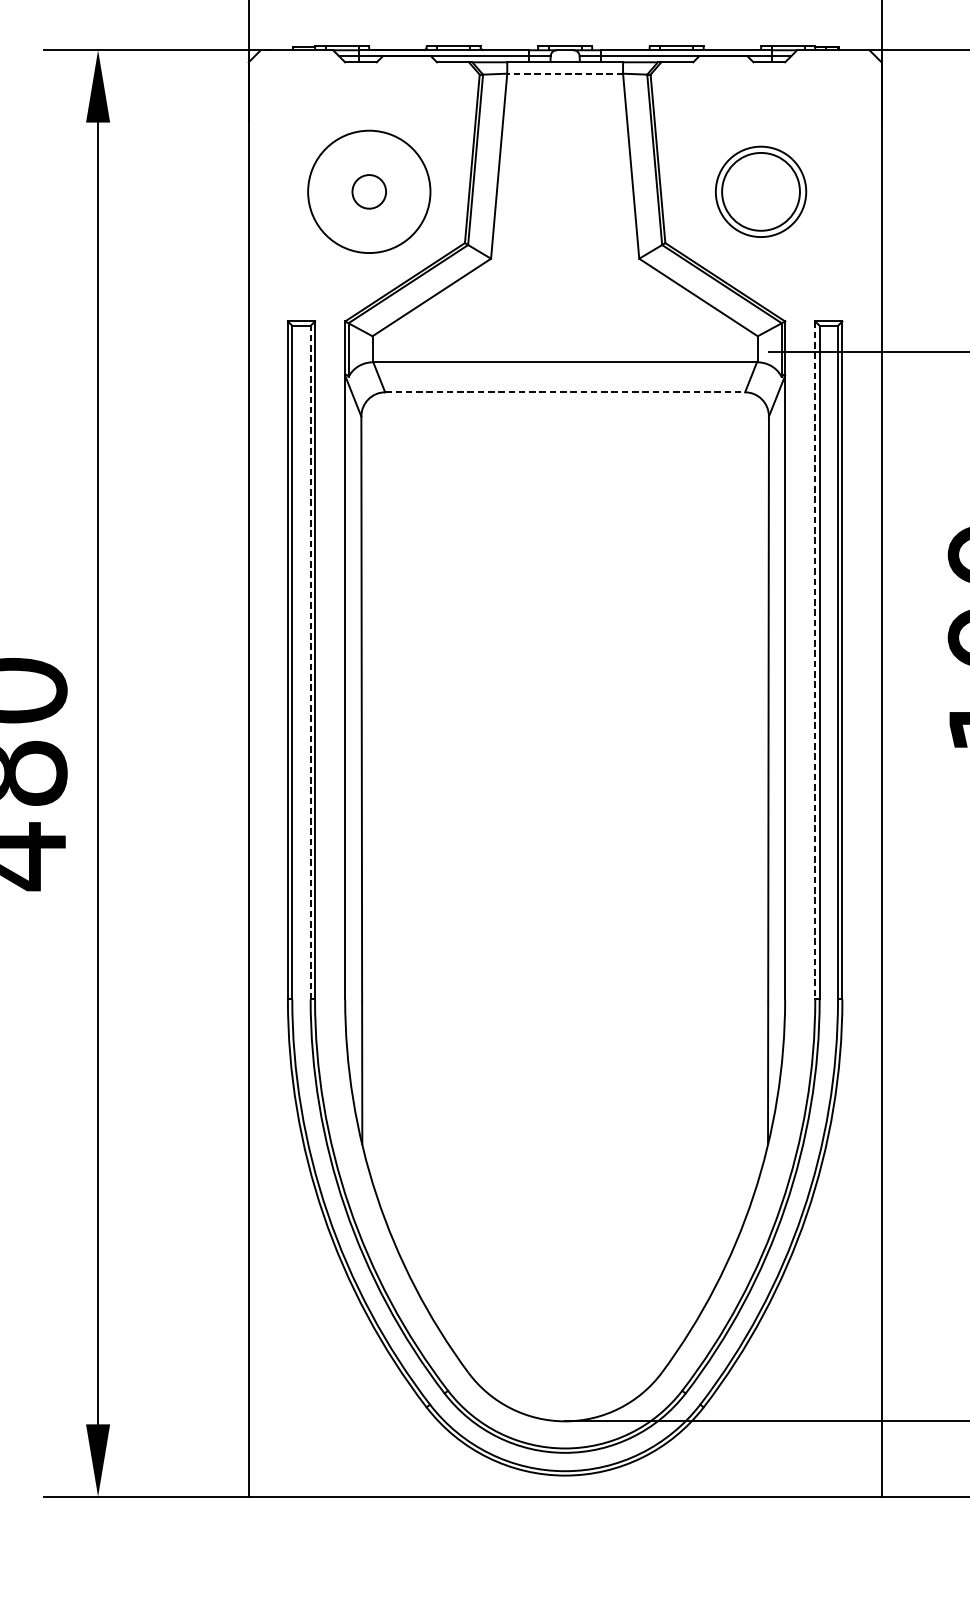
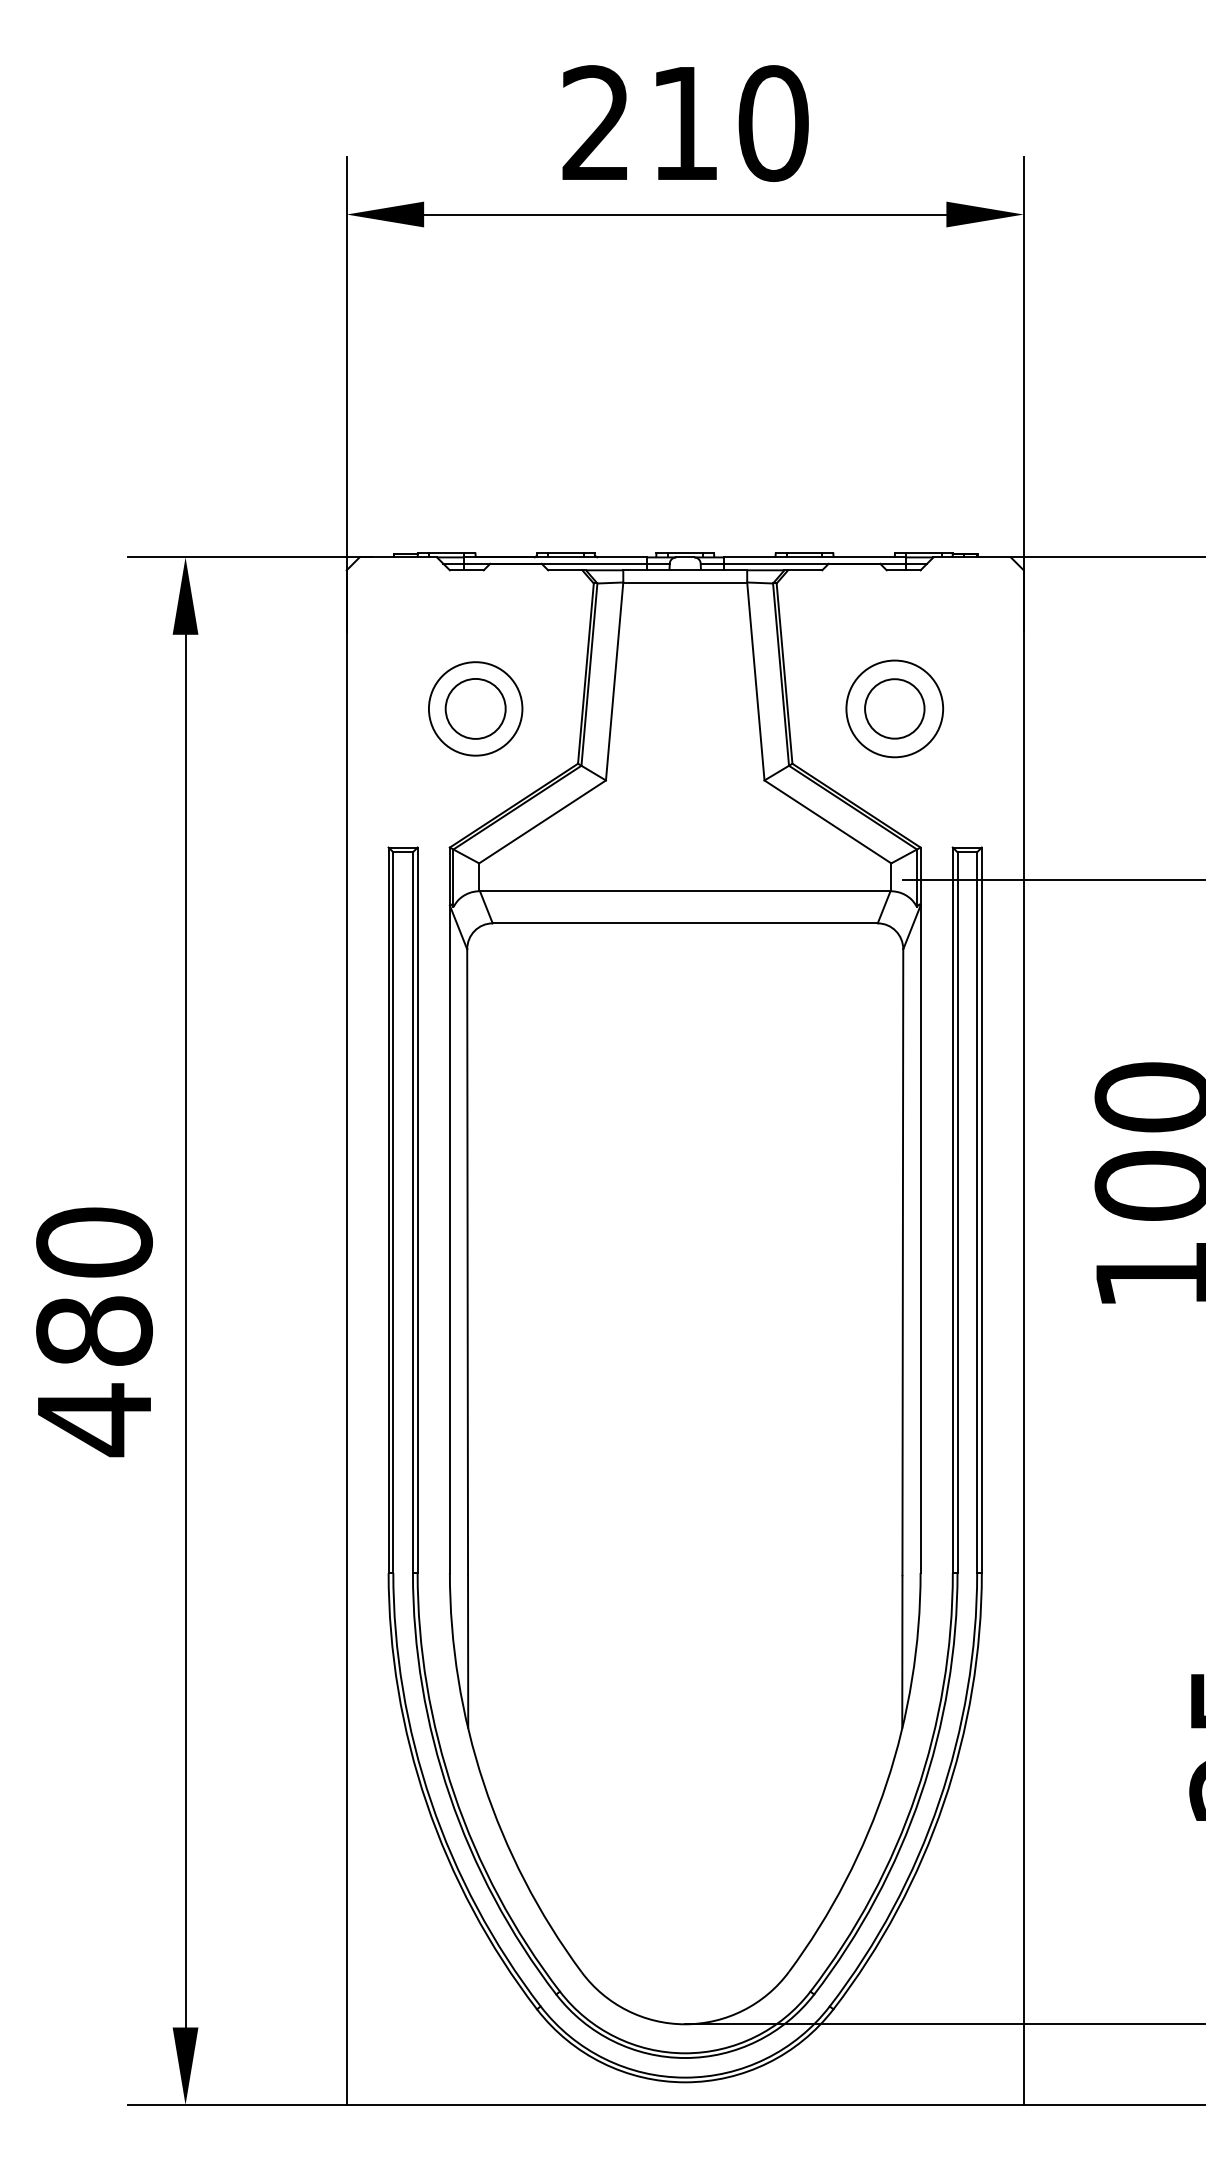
line: (565, 73) -> (685, 582), dashed -> solid
circle: (369, 191) -> (475, 708), size x0.71
circle: (369, 191) -> (475, 708), size x1.67
circle: (760, 191) -> (894, 708), size x0.71
line: (565, 392) -> (685, 923), dashed -> solid
line: (814, 660) -> (952, 1210), dashed -> solid
line: (310, 662) -> (412, 1212), dashed -> solid

